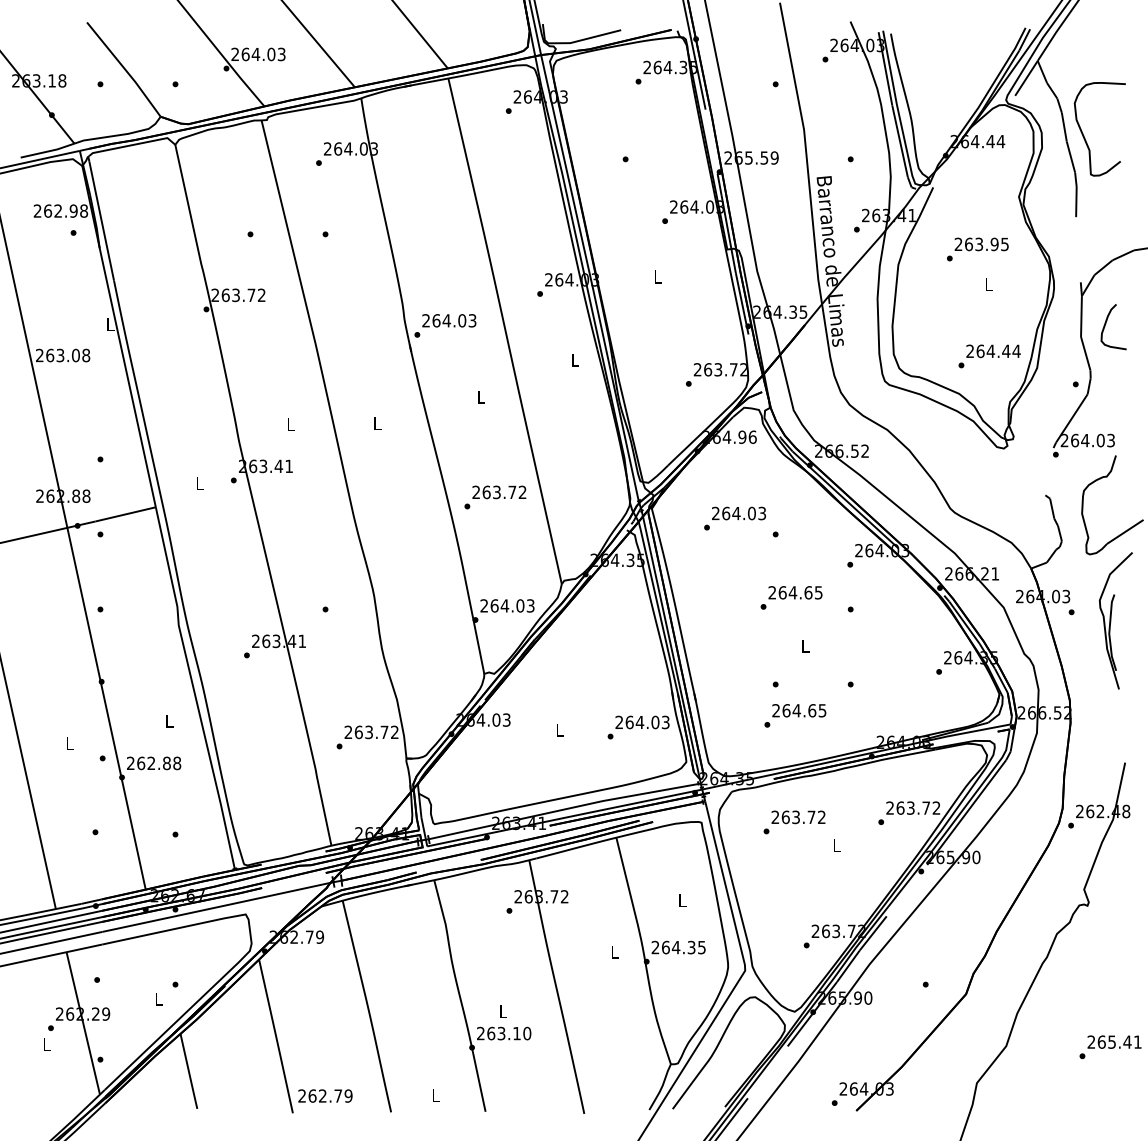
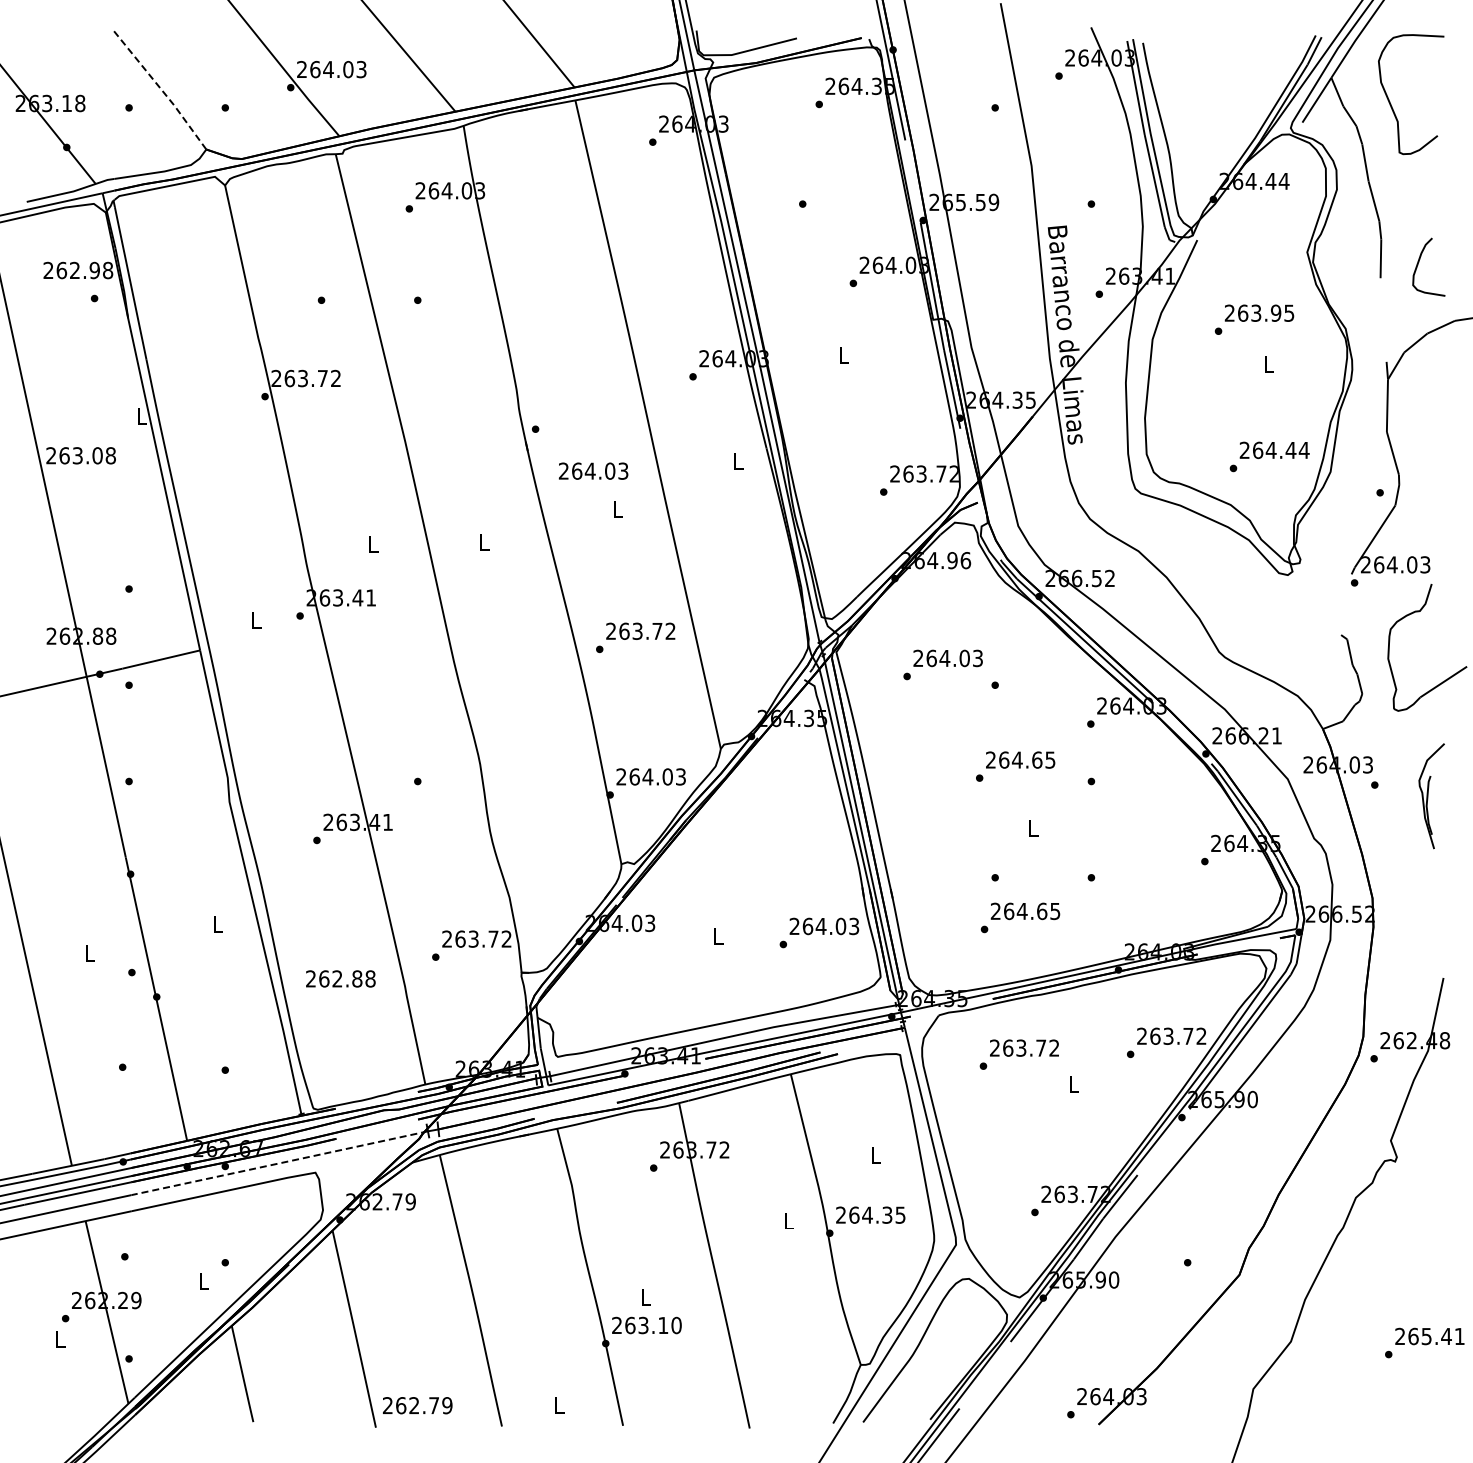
line: (124, 69) -> (160, 88), solid -> dashed
curve: (1083, 134) -> (1390, 101), moved
text: (449, 320) -> (593, 470), moved
curve: (1106, 323) -> (1419, 262), moved
part: (1115, 621) -> (1431, 796), size x0.6
text: (153, 763) -> (340, 978), moved
line: (217, 907) -> (279, 1163), solid -> dashed

